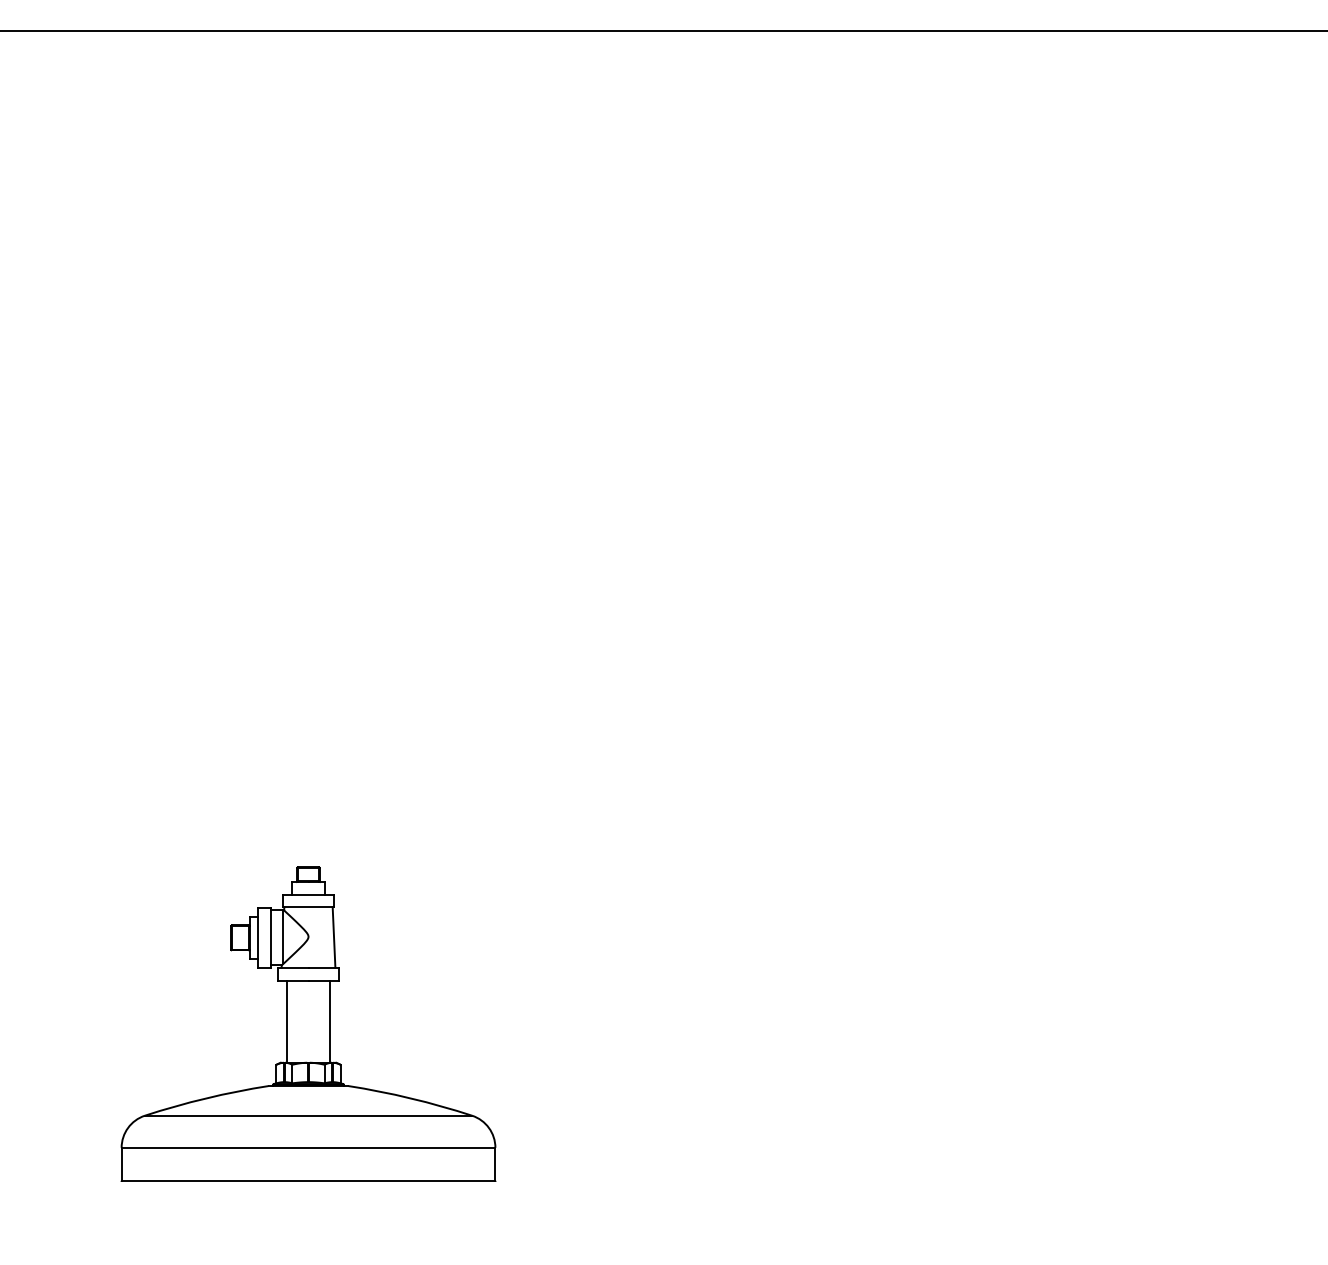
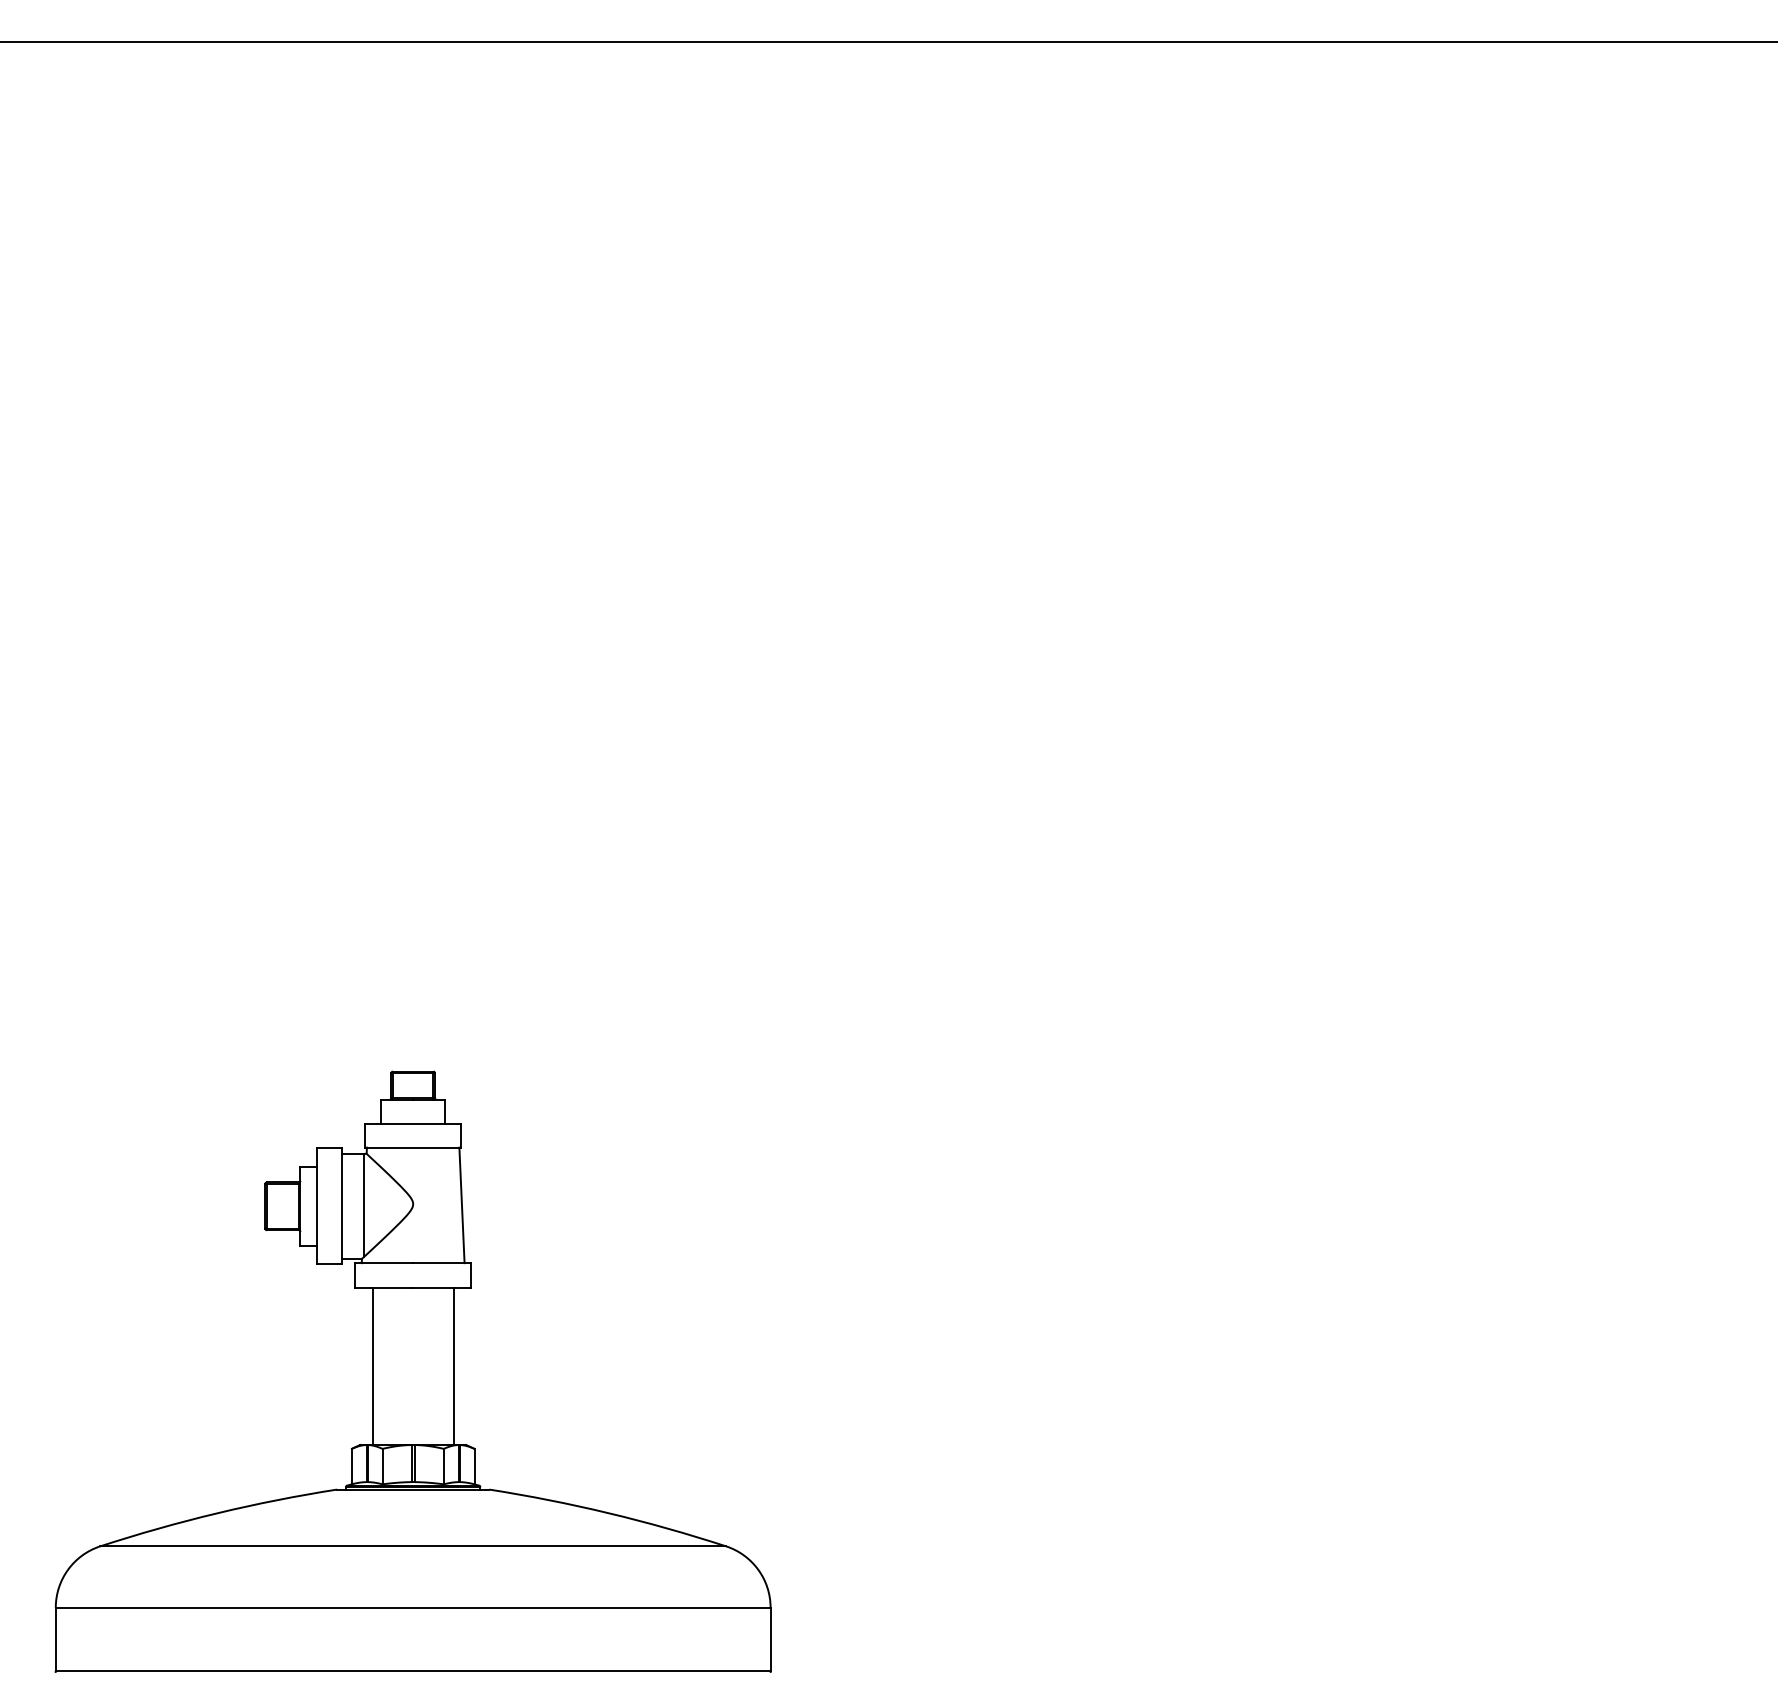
part: (308, 1024) -> (412, 1371), size x1.43

